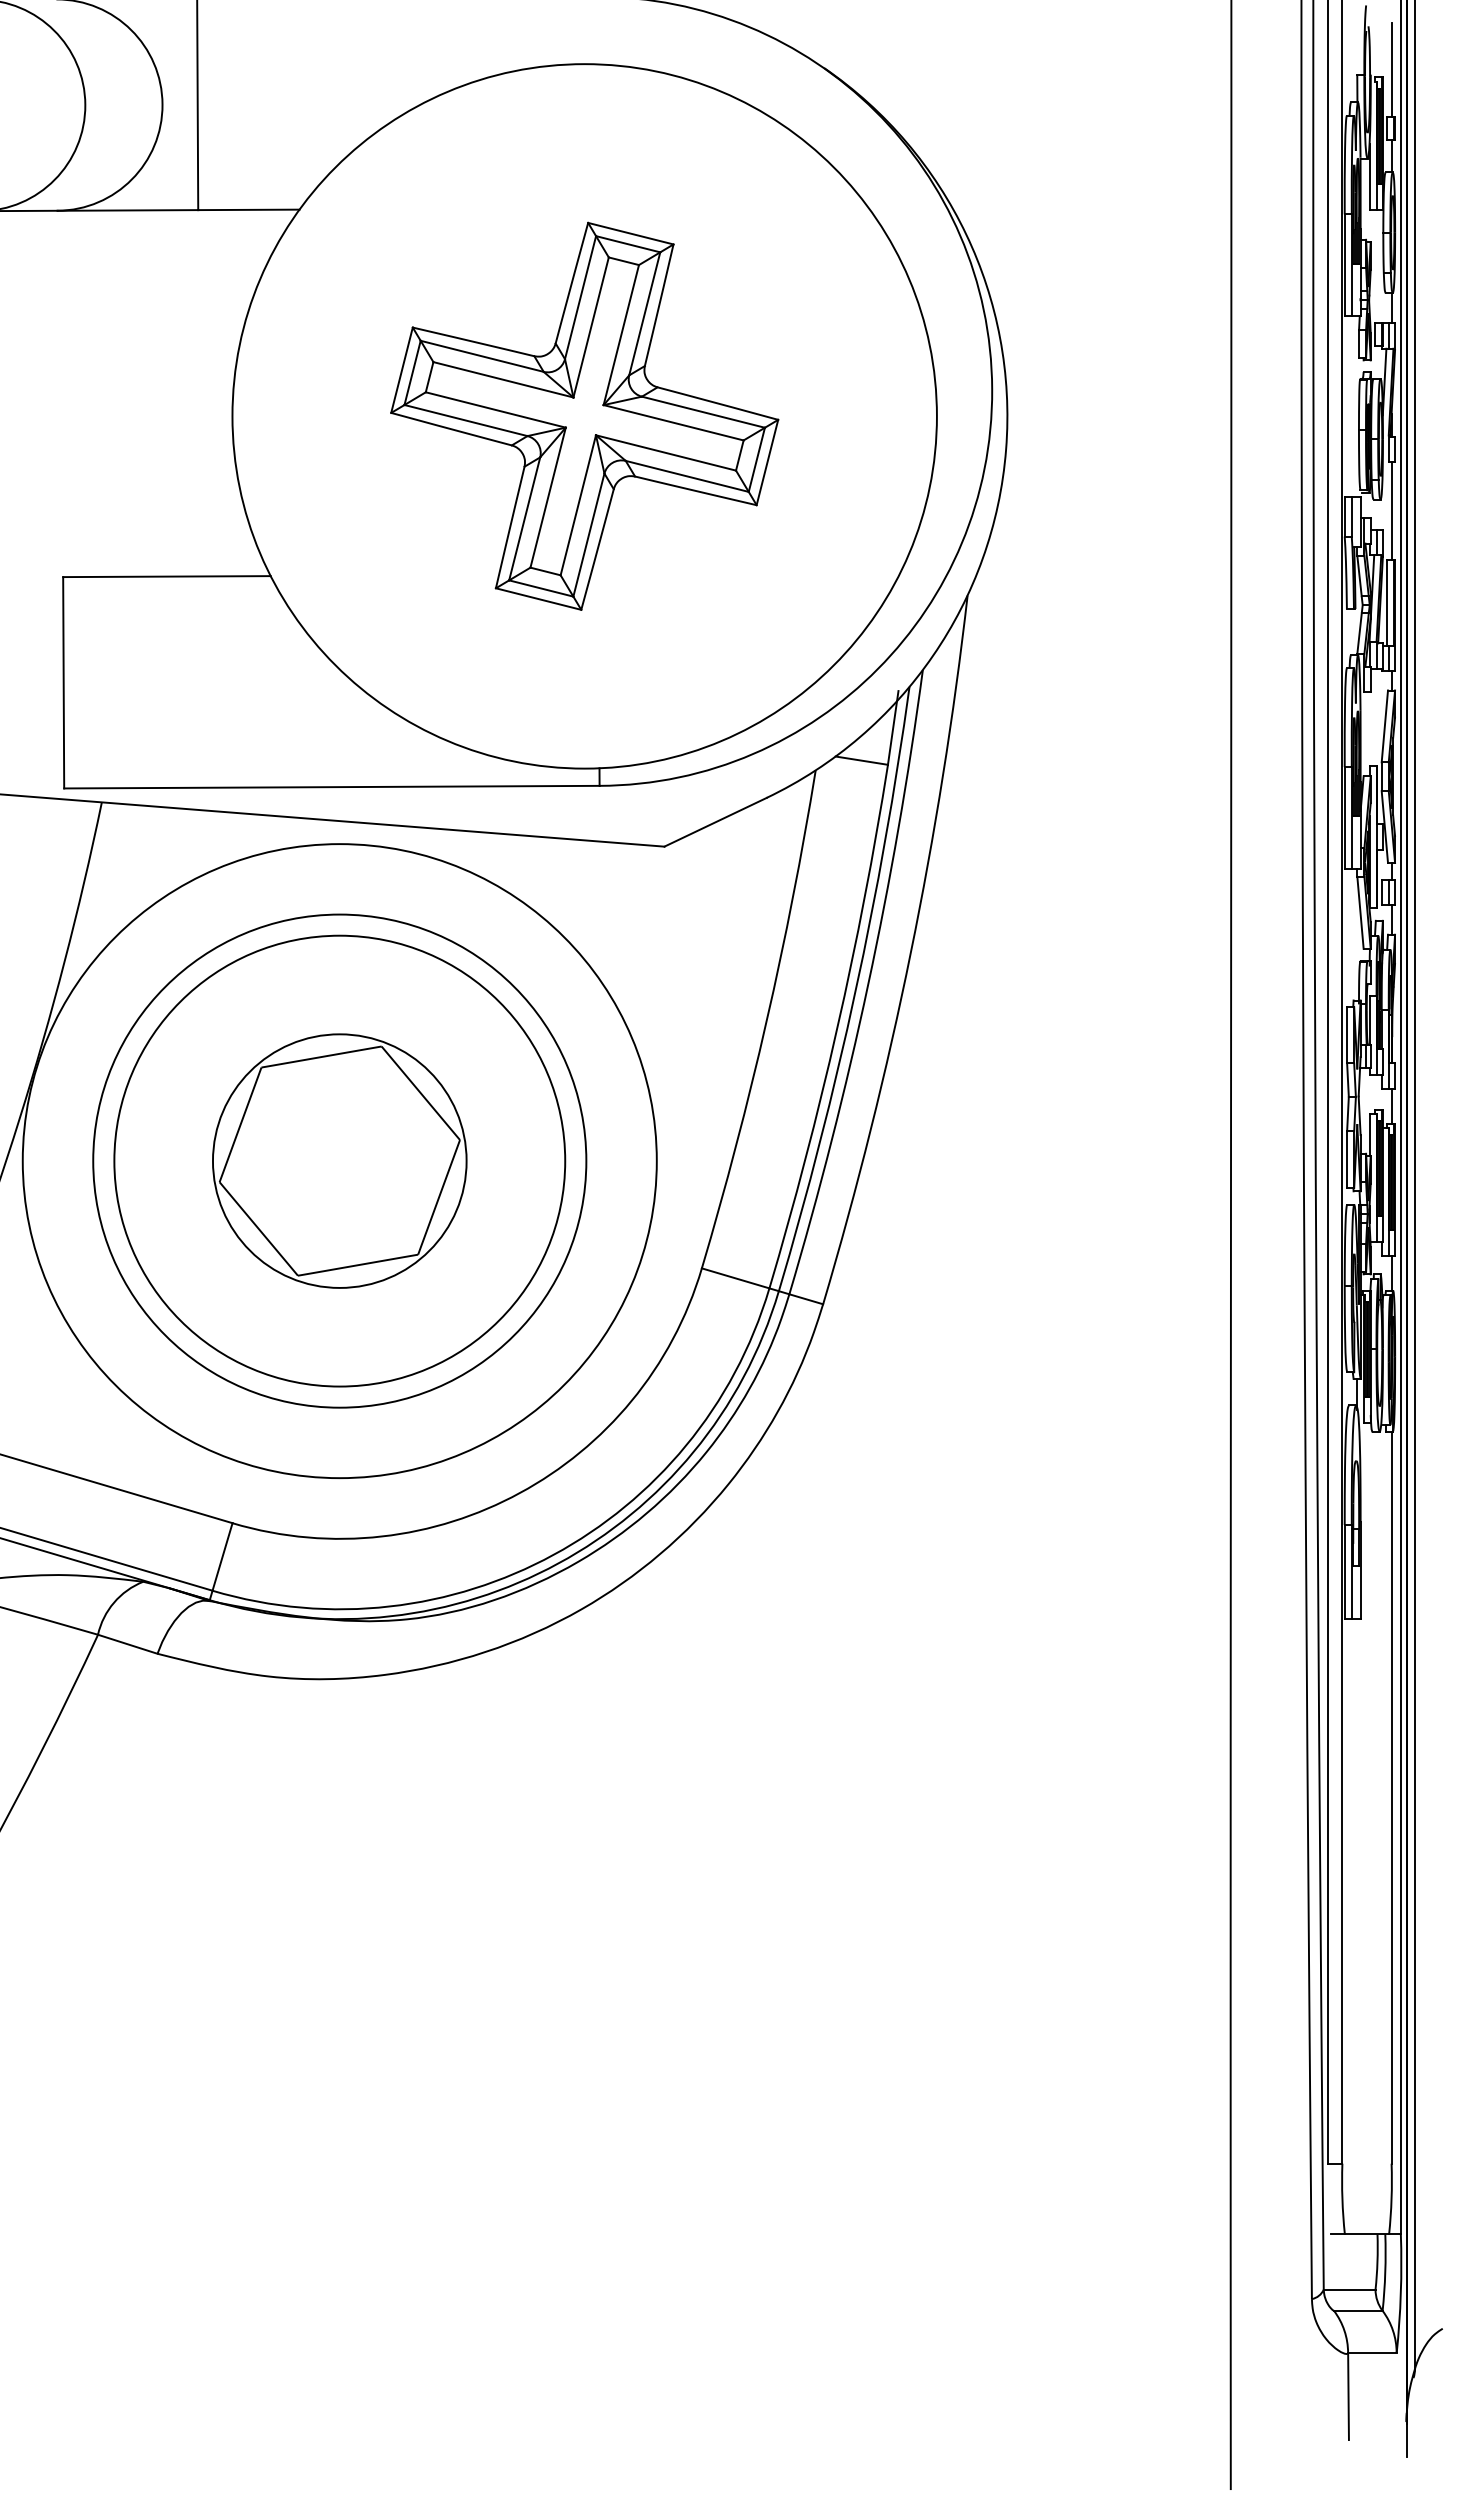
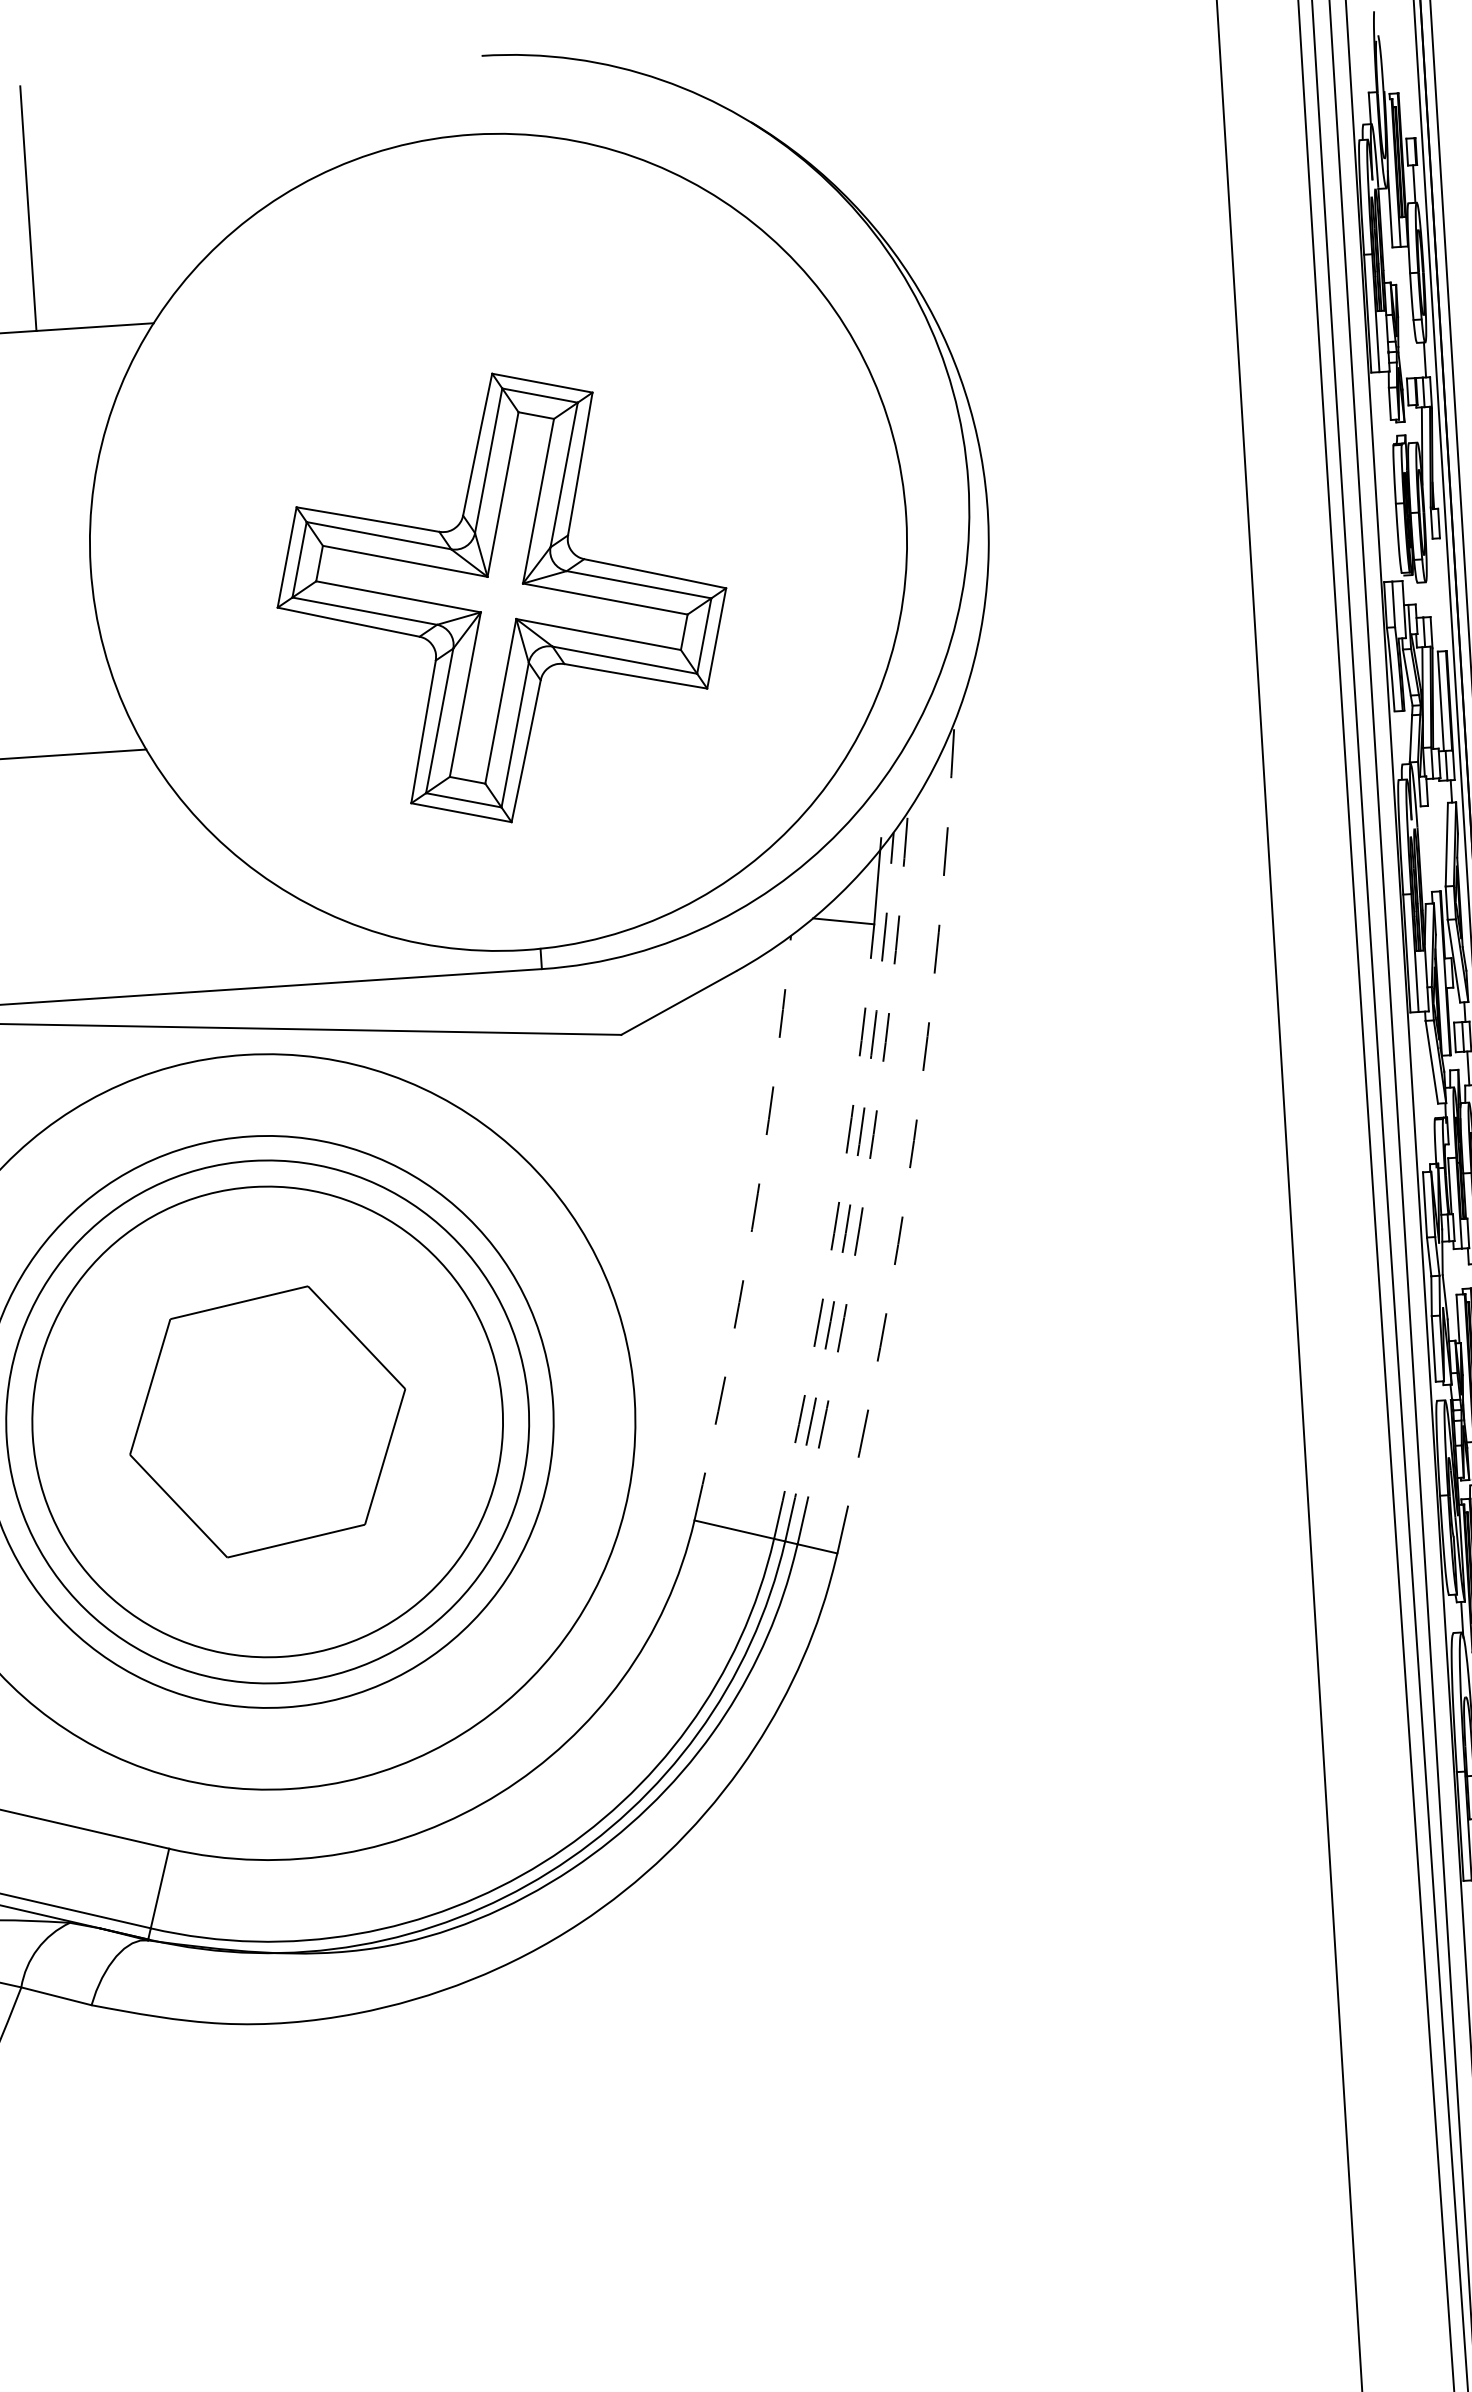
line: (1391, 69) -> (1407, 83), removed
part: (584, 415) -> (501, 596), moved
line: (1391, 510) -> (1439, 594), removed
arc: (910, 953) -> (913, 1141), solid -> dashed
arc: (868, 984) -> (867, 1180), solid -> dashed
arc: (855, 991) -> (852, 1189), solid -> dashed
arc: (766, 1021) -> (751, 1230), solid -> dashed
arc: (837, 1028) -> (834, 1233), solid -> dashed
circle: (339, 1160) -> (267, 1421), size x1.6

